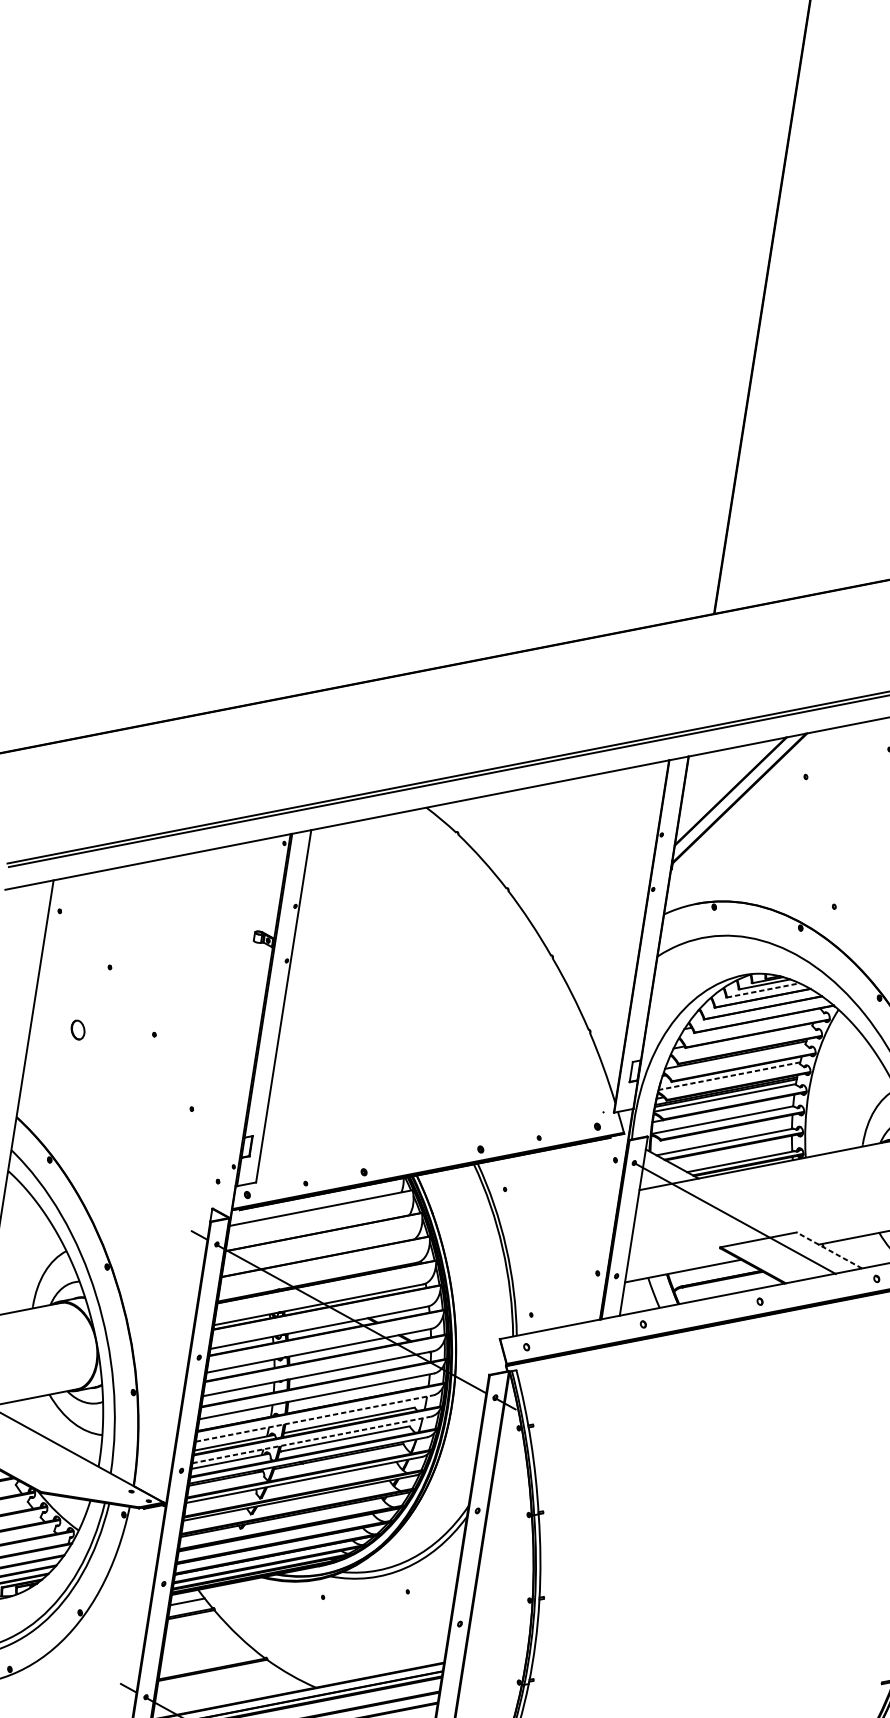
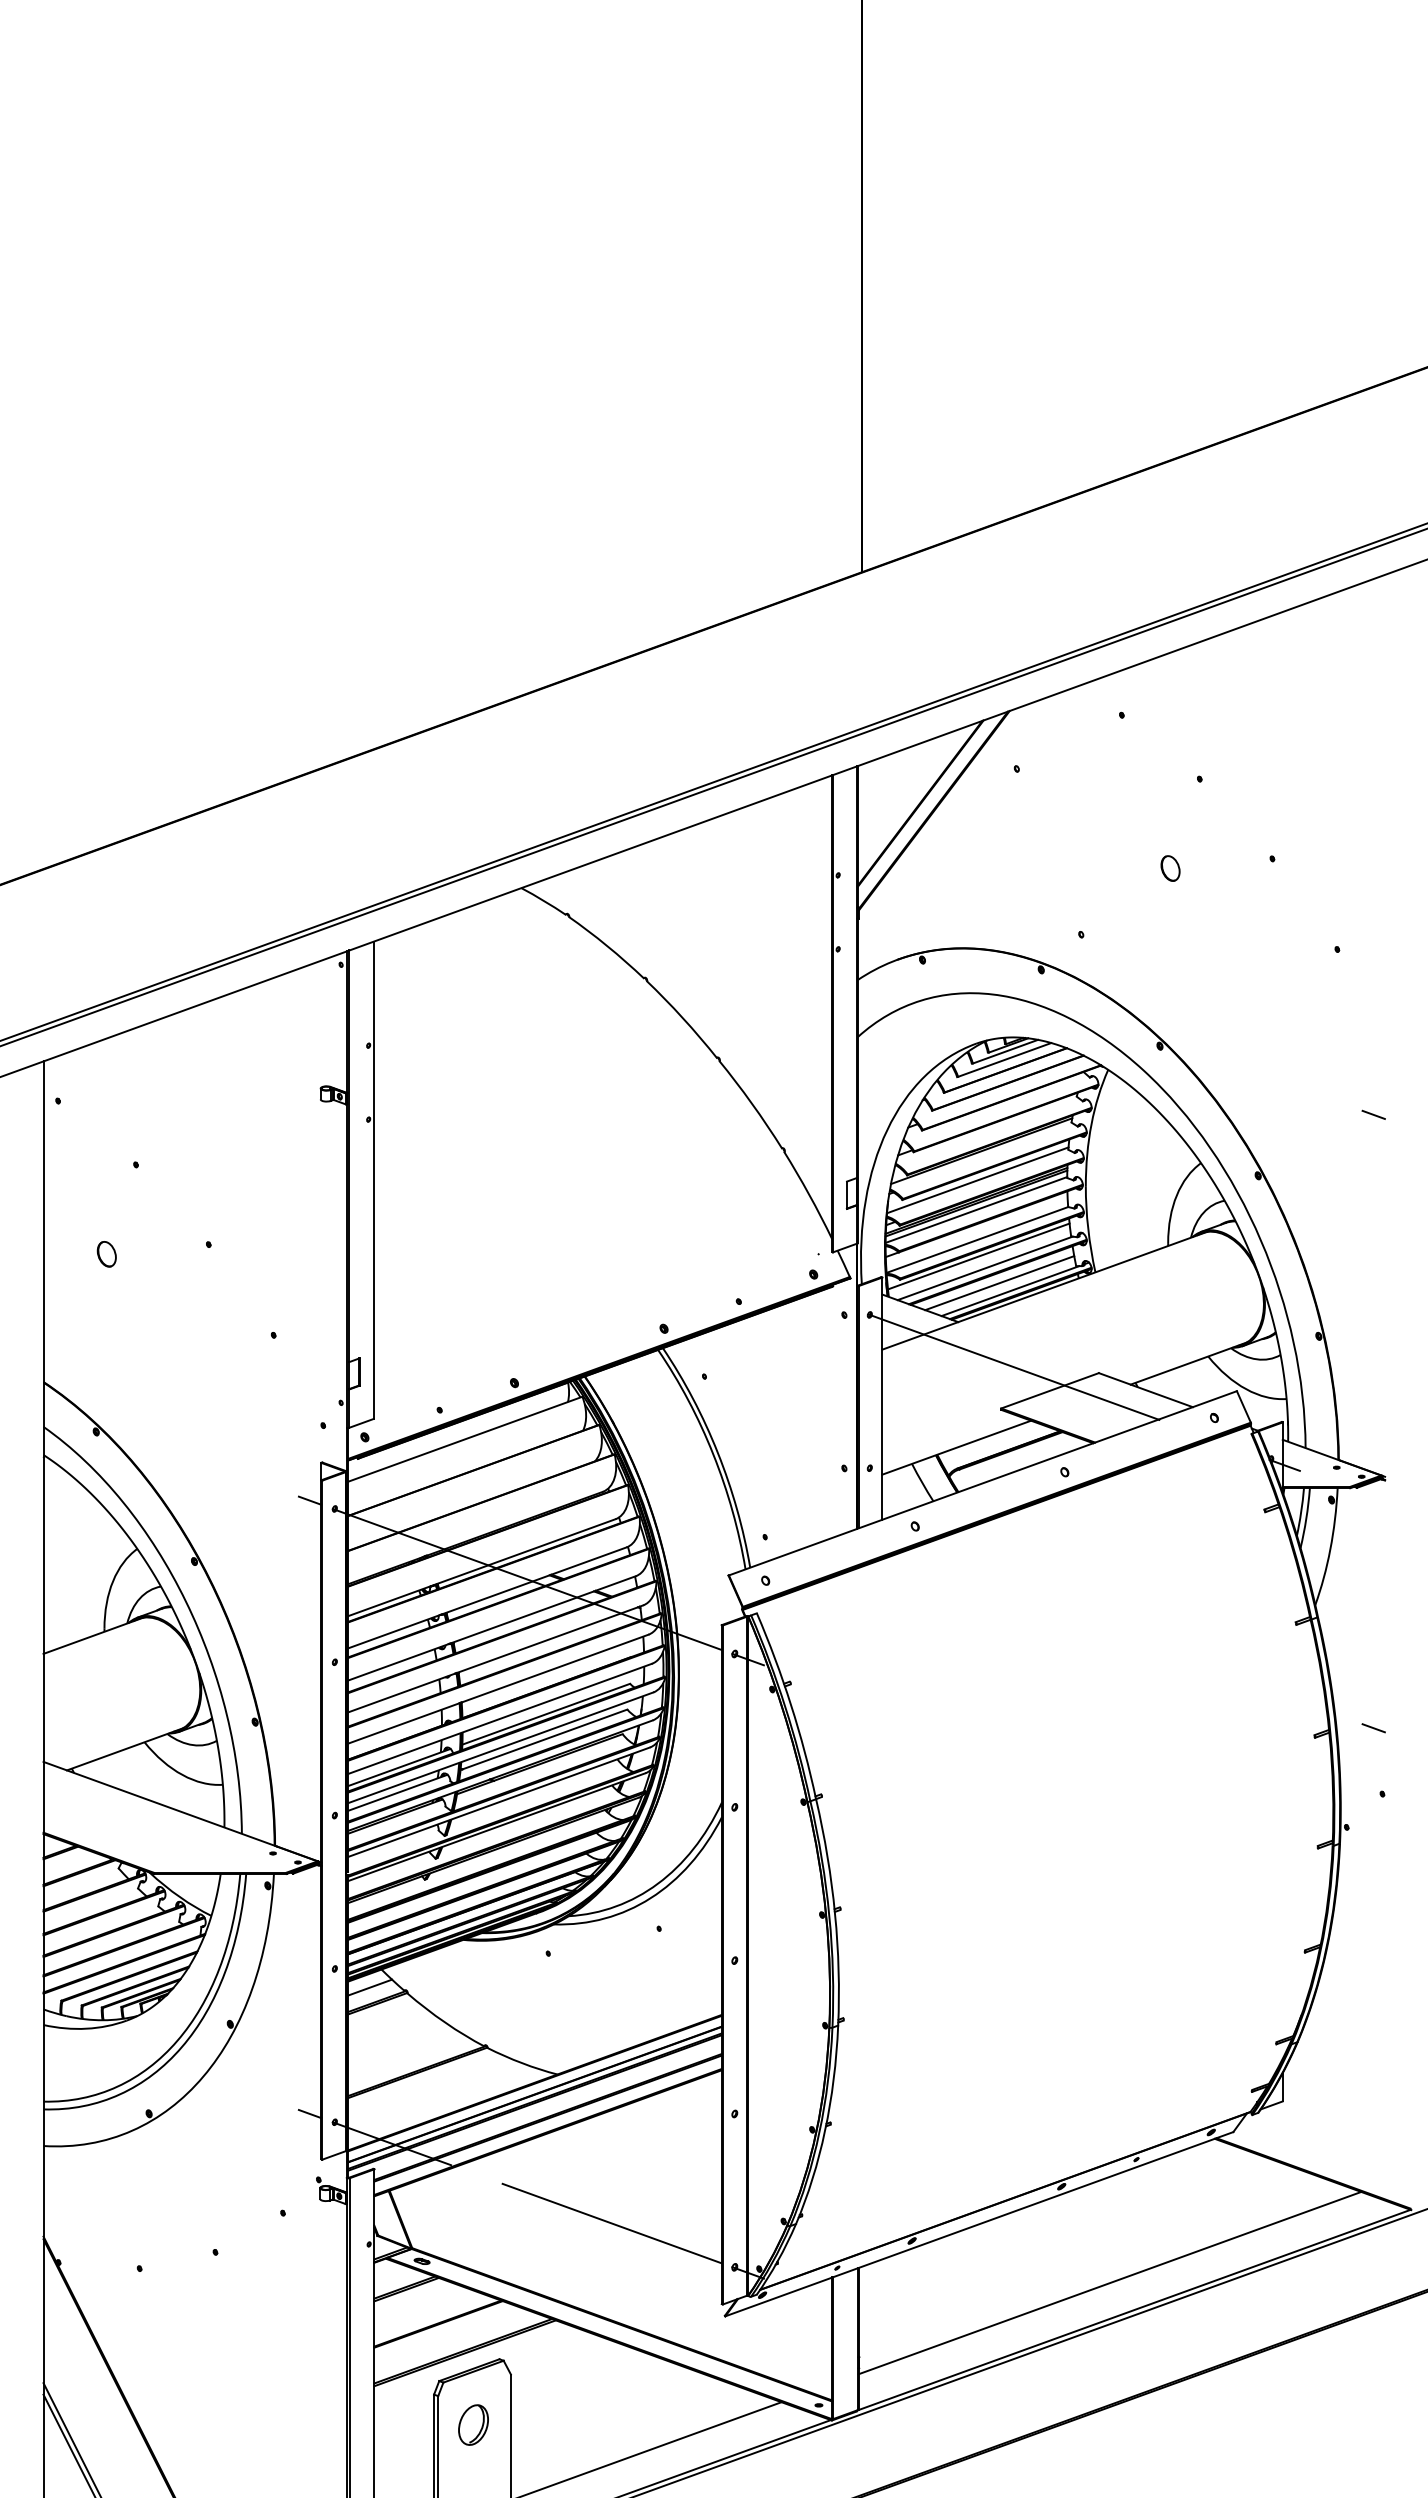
line: (763, 990) -> (1004, 1059), dashed -> solid
line: (729, 1076) -> (977, 1180), dashed -> solid
line: (721, 1132) -> (978, 1256), added
line: (733, 1154) -> (999, 1283), added
line: (829, 1250) -> (1145, 1390), dashed -> solid
line: (314, 1418) -> (499, 1718), dashed -> solid
line: (312, 1439) -> (501, 1747), dashed -> solid

